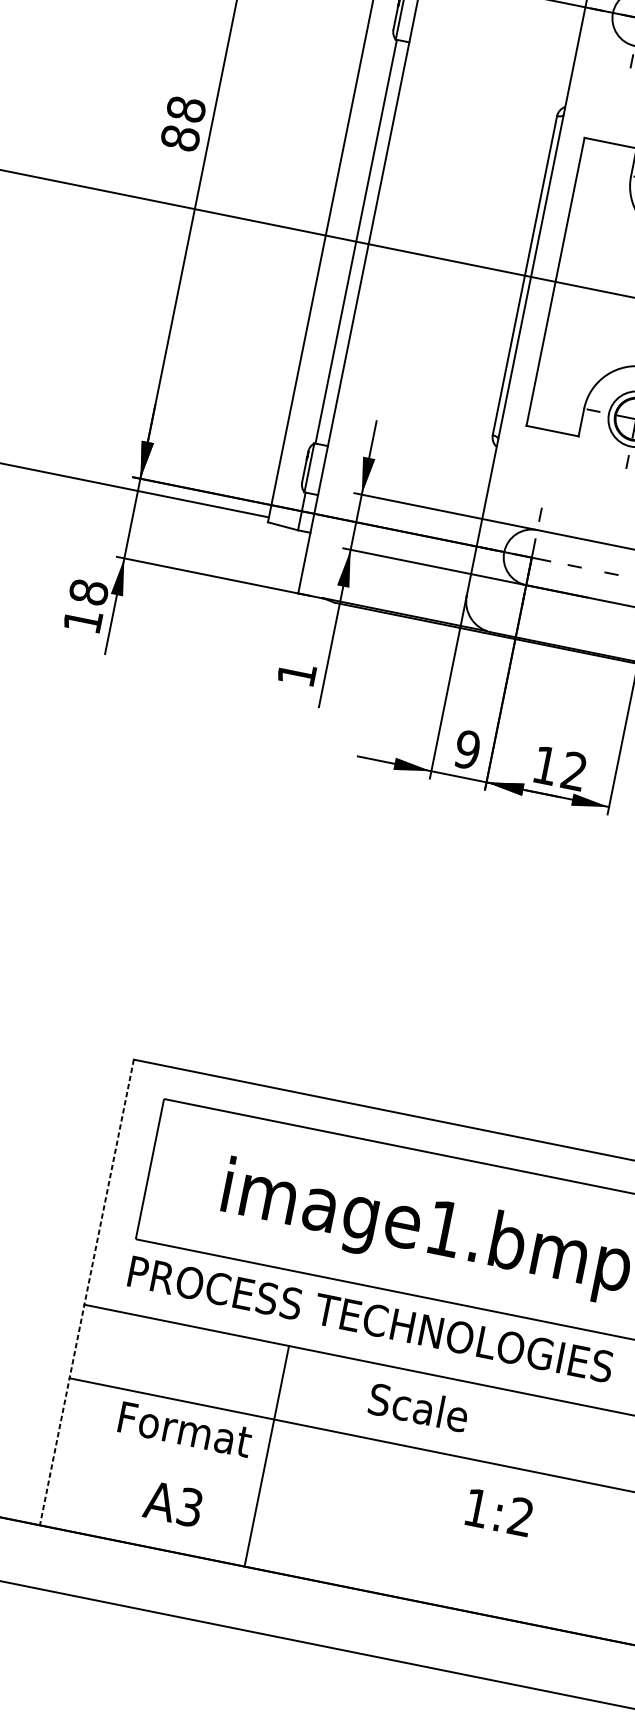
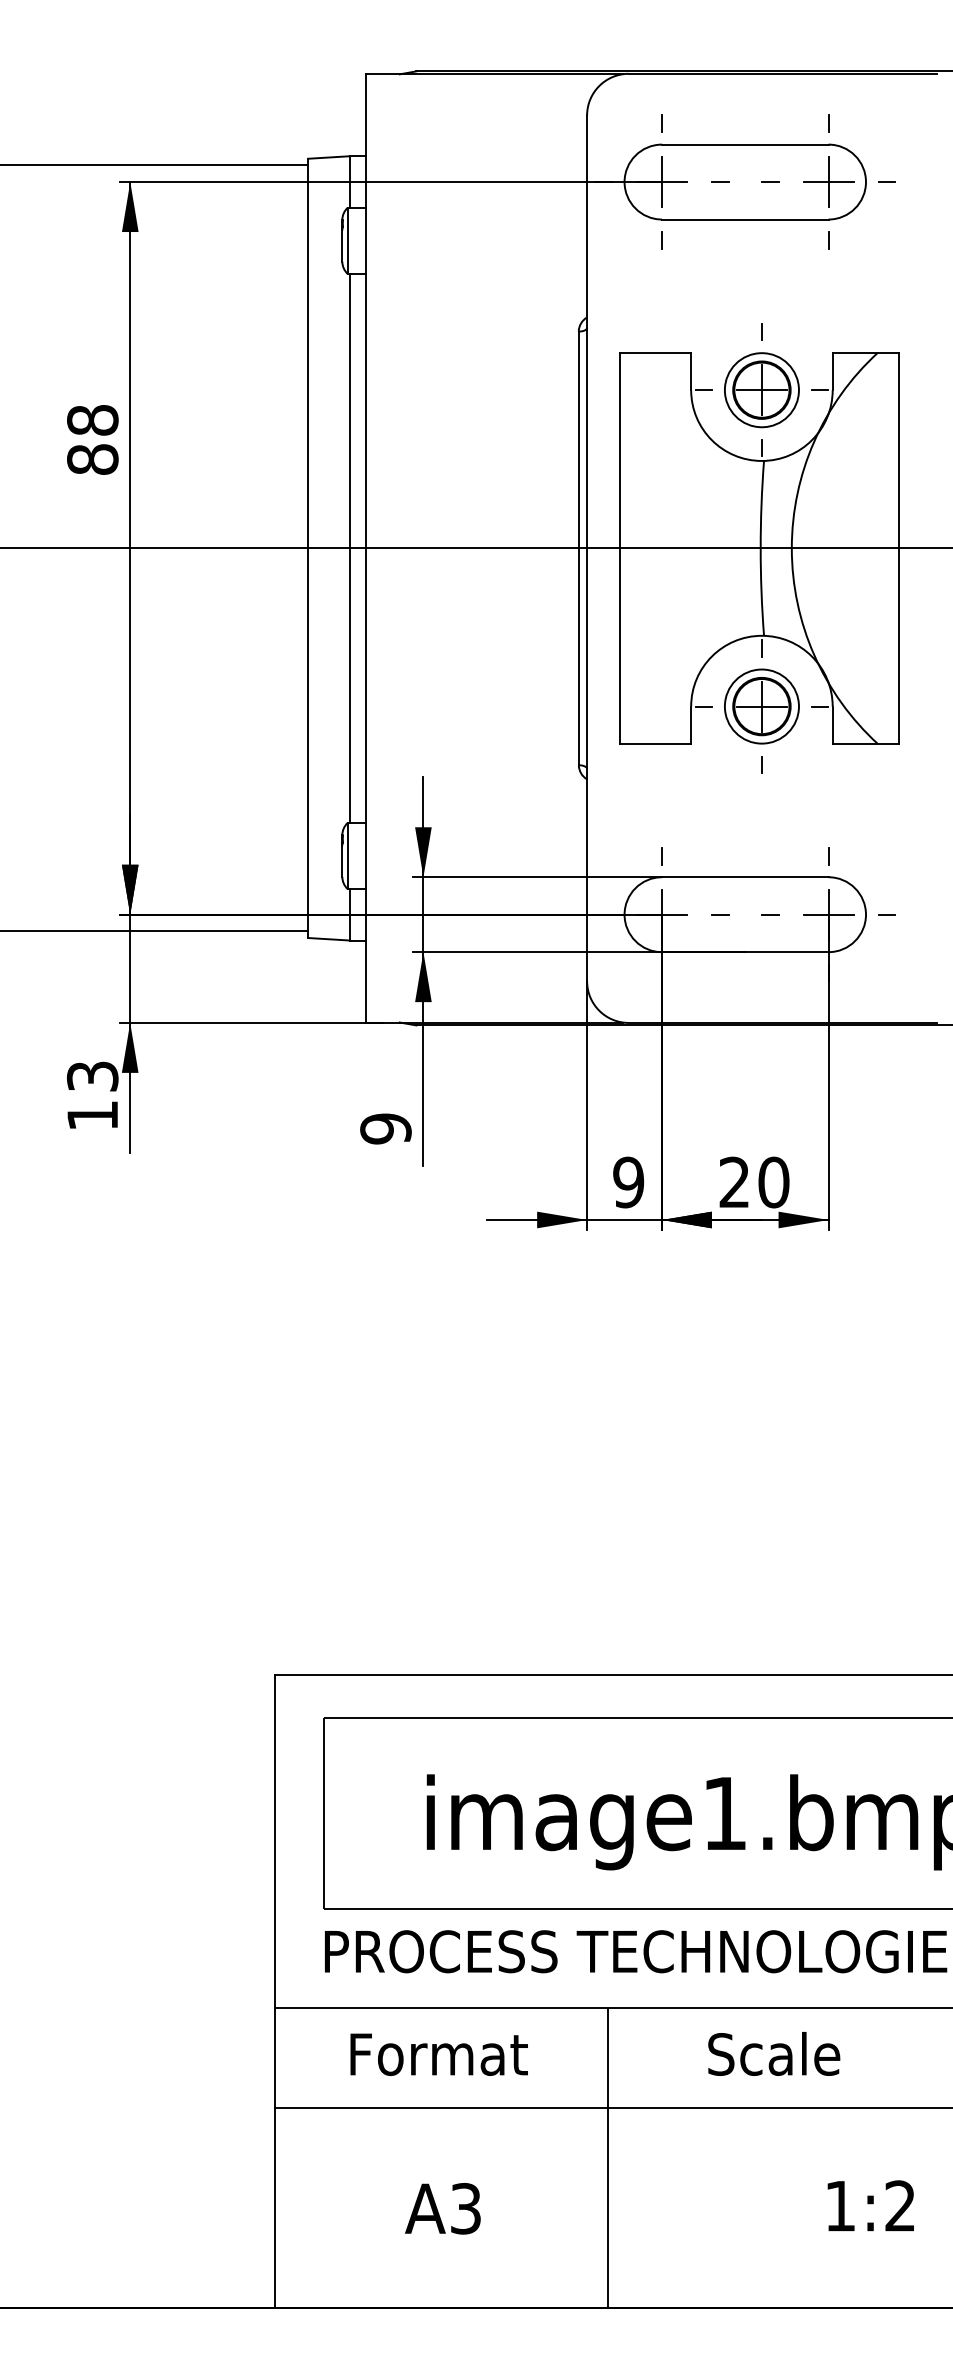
text: (88, 592) -> (92, 1076), 18 -> 13
text: (296, 673) -> (385, 1128), 1 -> 9
text: (560, 768) -> (754, 1182), 12 -> 20
line: (86, 1292) -> (274, 1991), dashed -> solid
text: (419, 1407) -> (774, 2053), moved
text: (184, 1429) -> (438, 2054), moved
line: (266, 1456) -> (607, 2157), moved
text: (172, 1503) -> (442, 2208), moved
text: (499, 1512) -> (870, 2205), moved

